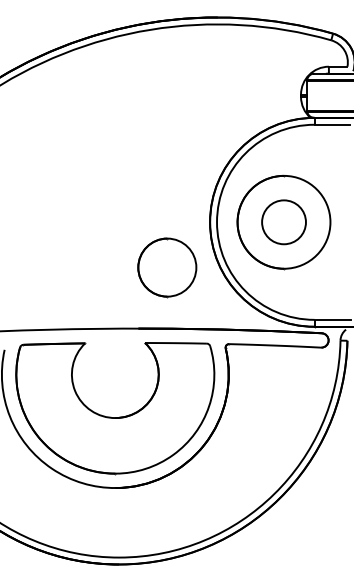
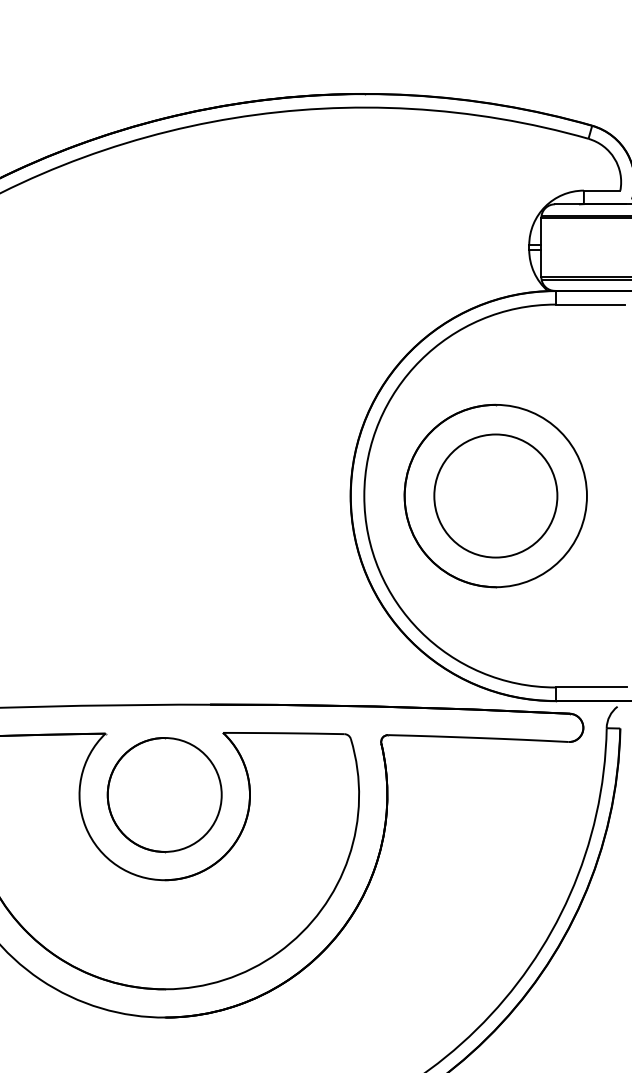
circle: (283, 221) -> (494, 494), size x1.43
part: (167, 267) -> (165, 794), moved

